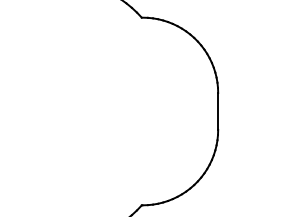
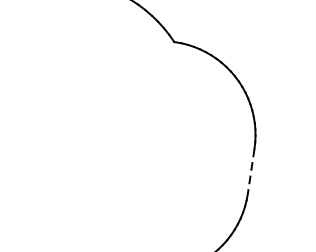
line: (218, 112) -> (251, 172), solid -> dashed

